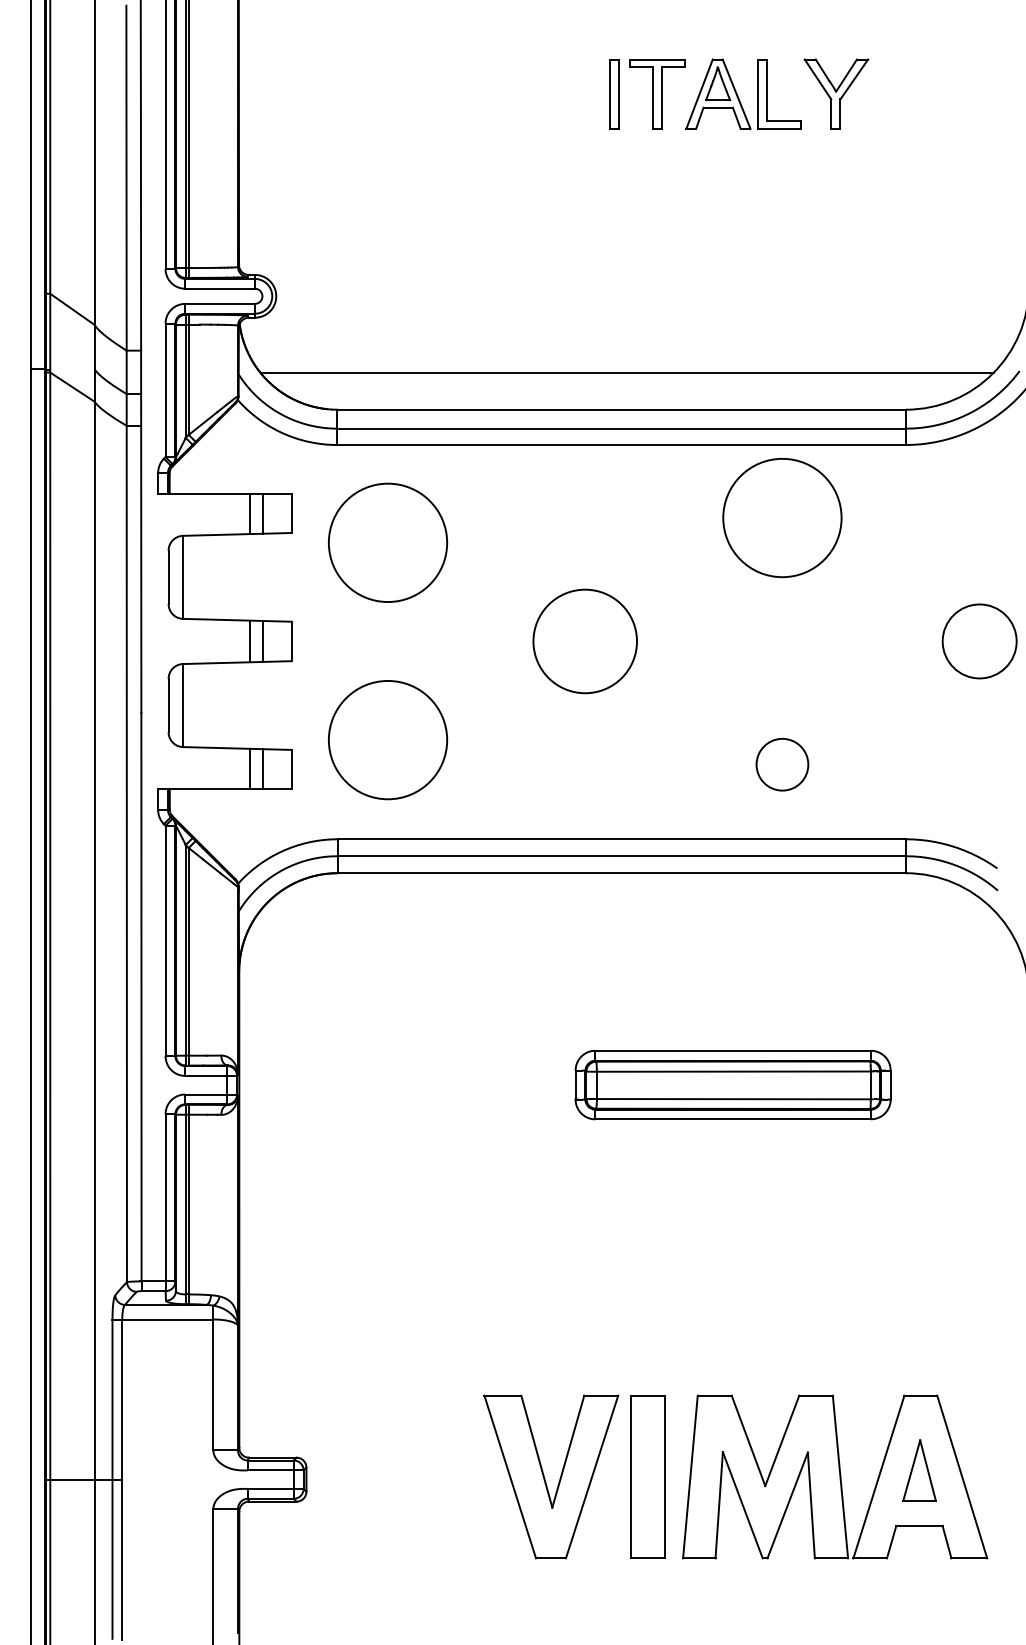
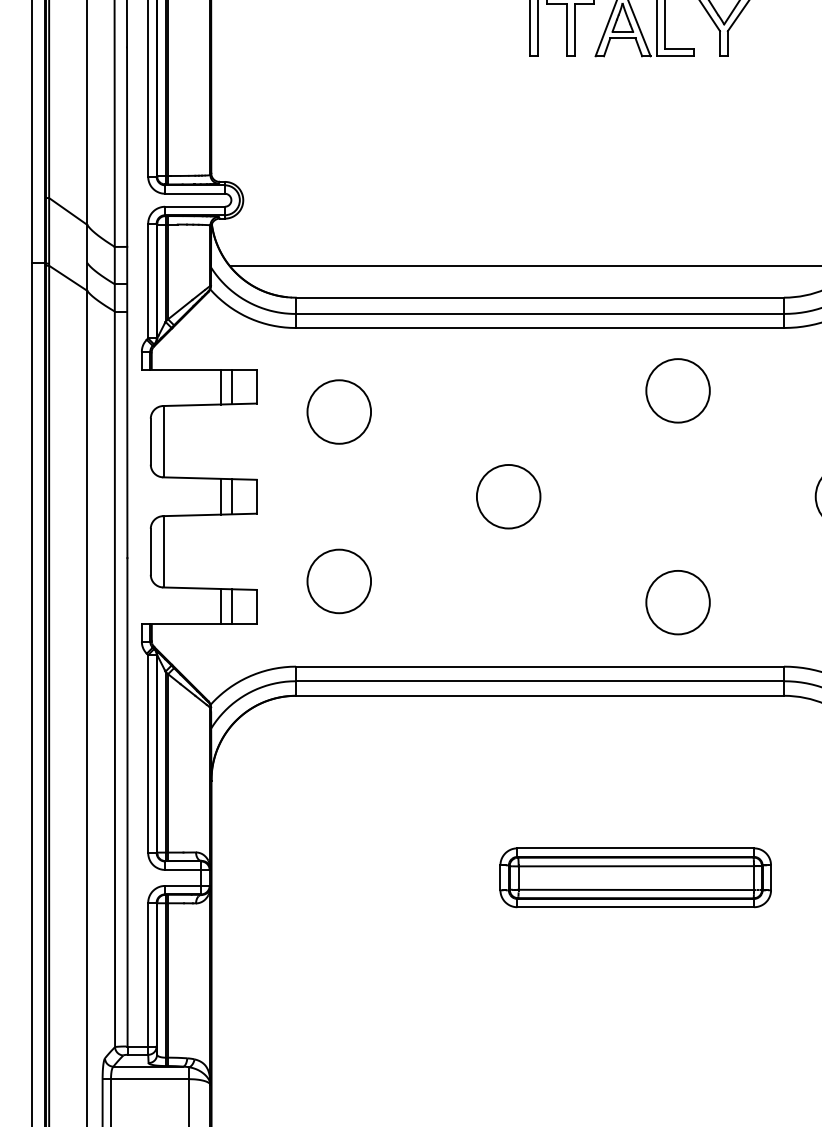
circle: (782, 518) -> (678, 391), size x0.62
circle: (387, 542) -> (338, 411), size x0.62
circle: (585, 641) -> (508, 496), size x0.71
circle: (387, 739) -> (338, 580), size x0.62
circle: (782, 764) -> (678, 602), size x1.43

